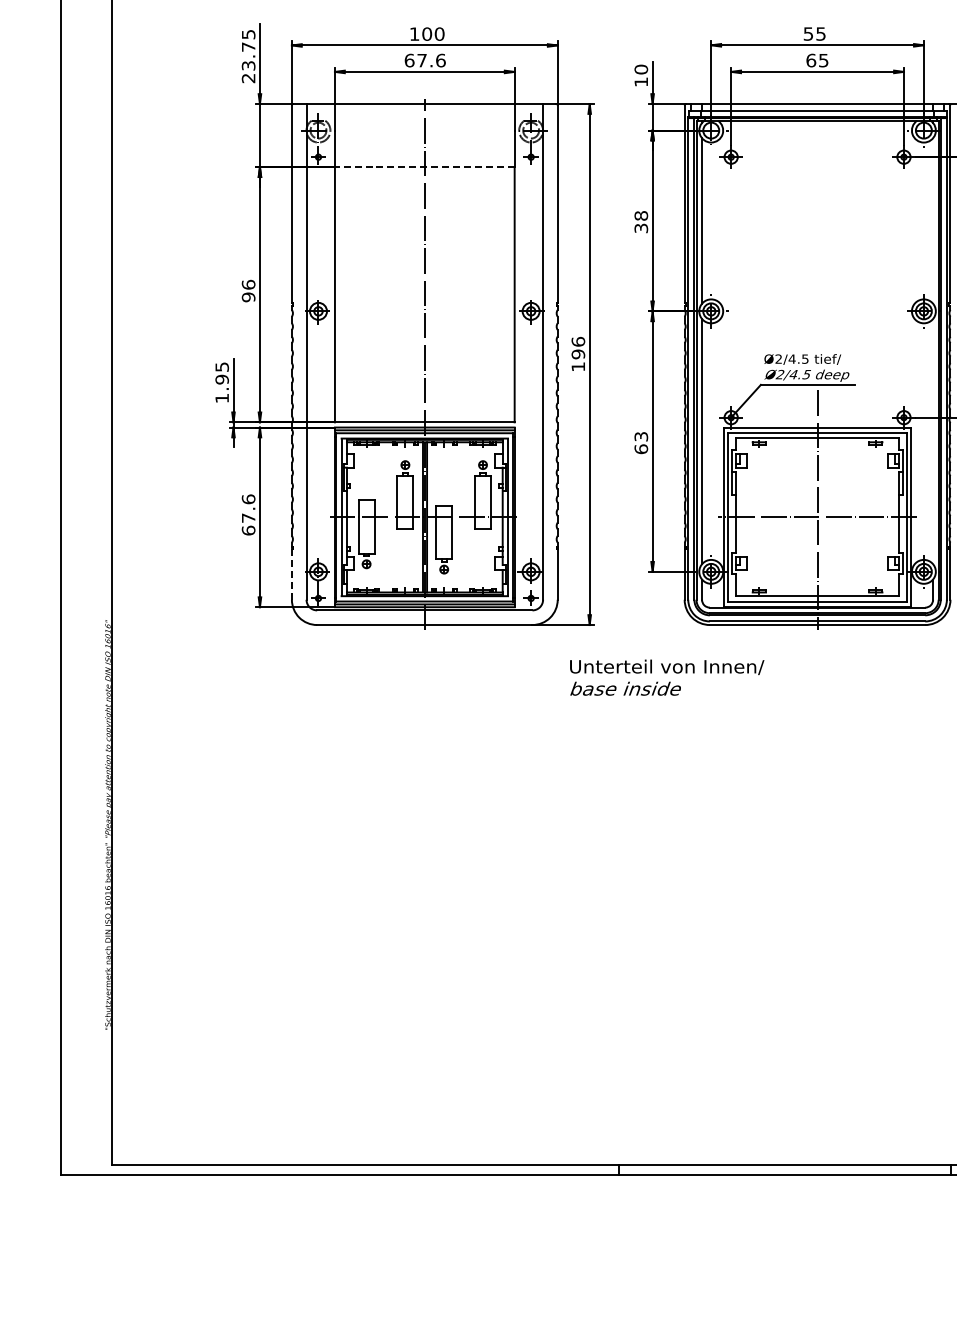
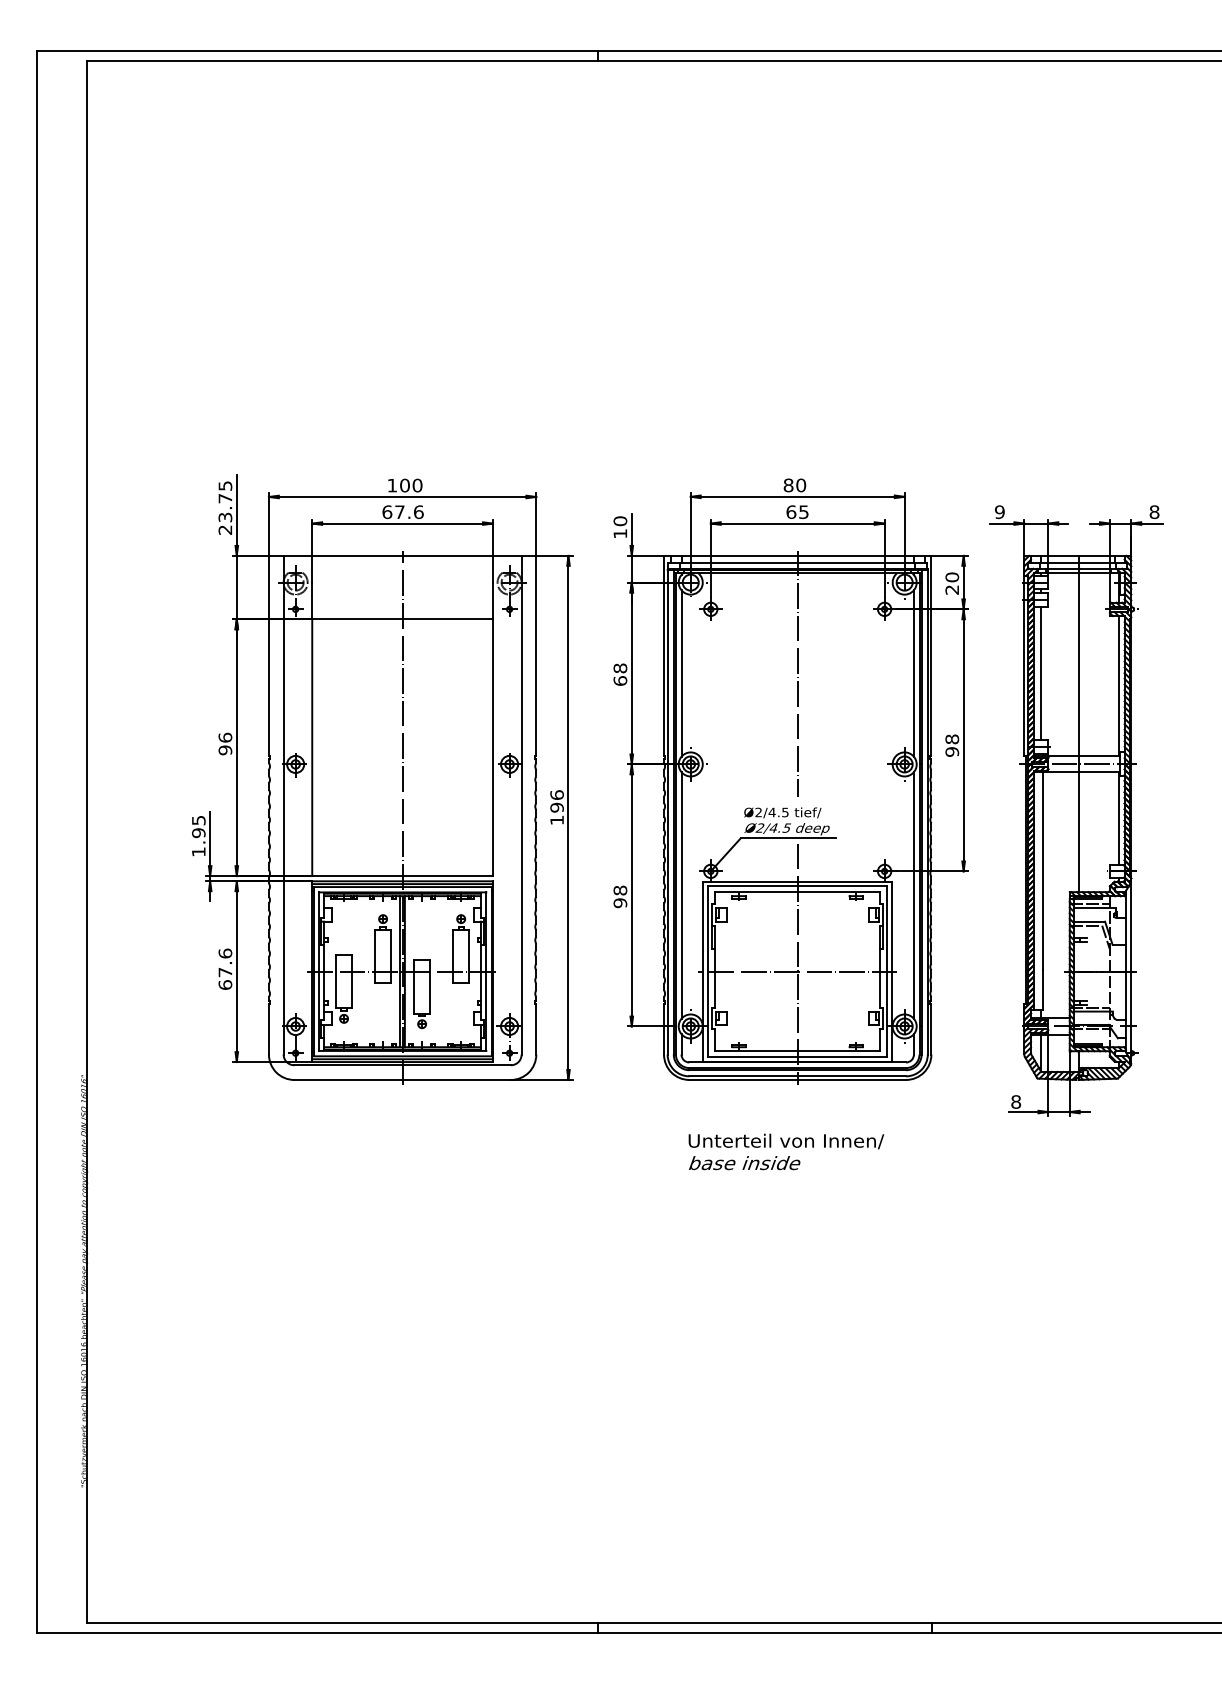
text: (814, 34) -> (794, 485), 55 -> 80
line: (424, 167) -> (402, 619), dashed -> solid
line: (817, 220) -> (797, 673), added
line: (932, 220) -> (913, 673), added
text: (641, 227) -> (620, 680), 38 -> 68
line: (932, 441) -> (913, 895), added
text: (641, 442) -> (620, 896), 63 -> 98
line: (291, 574) -> (268, 1029), dashed -> solid
text: (667, 677) -> (786, 1151), moved

